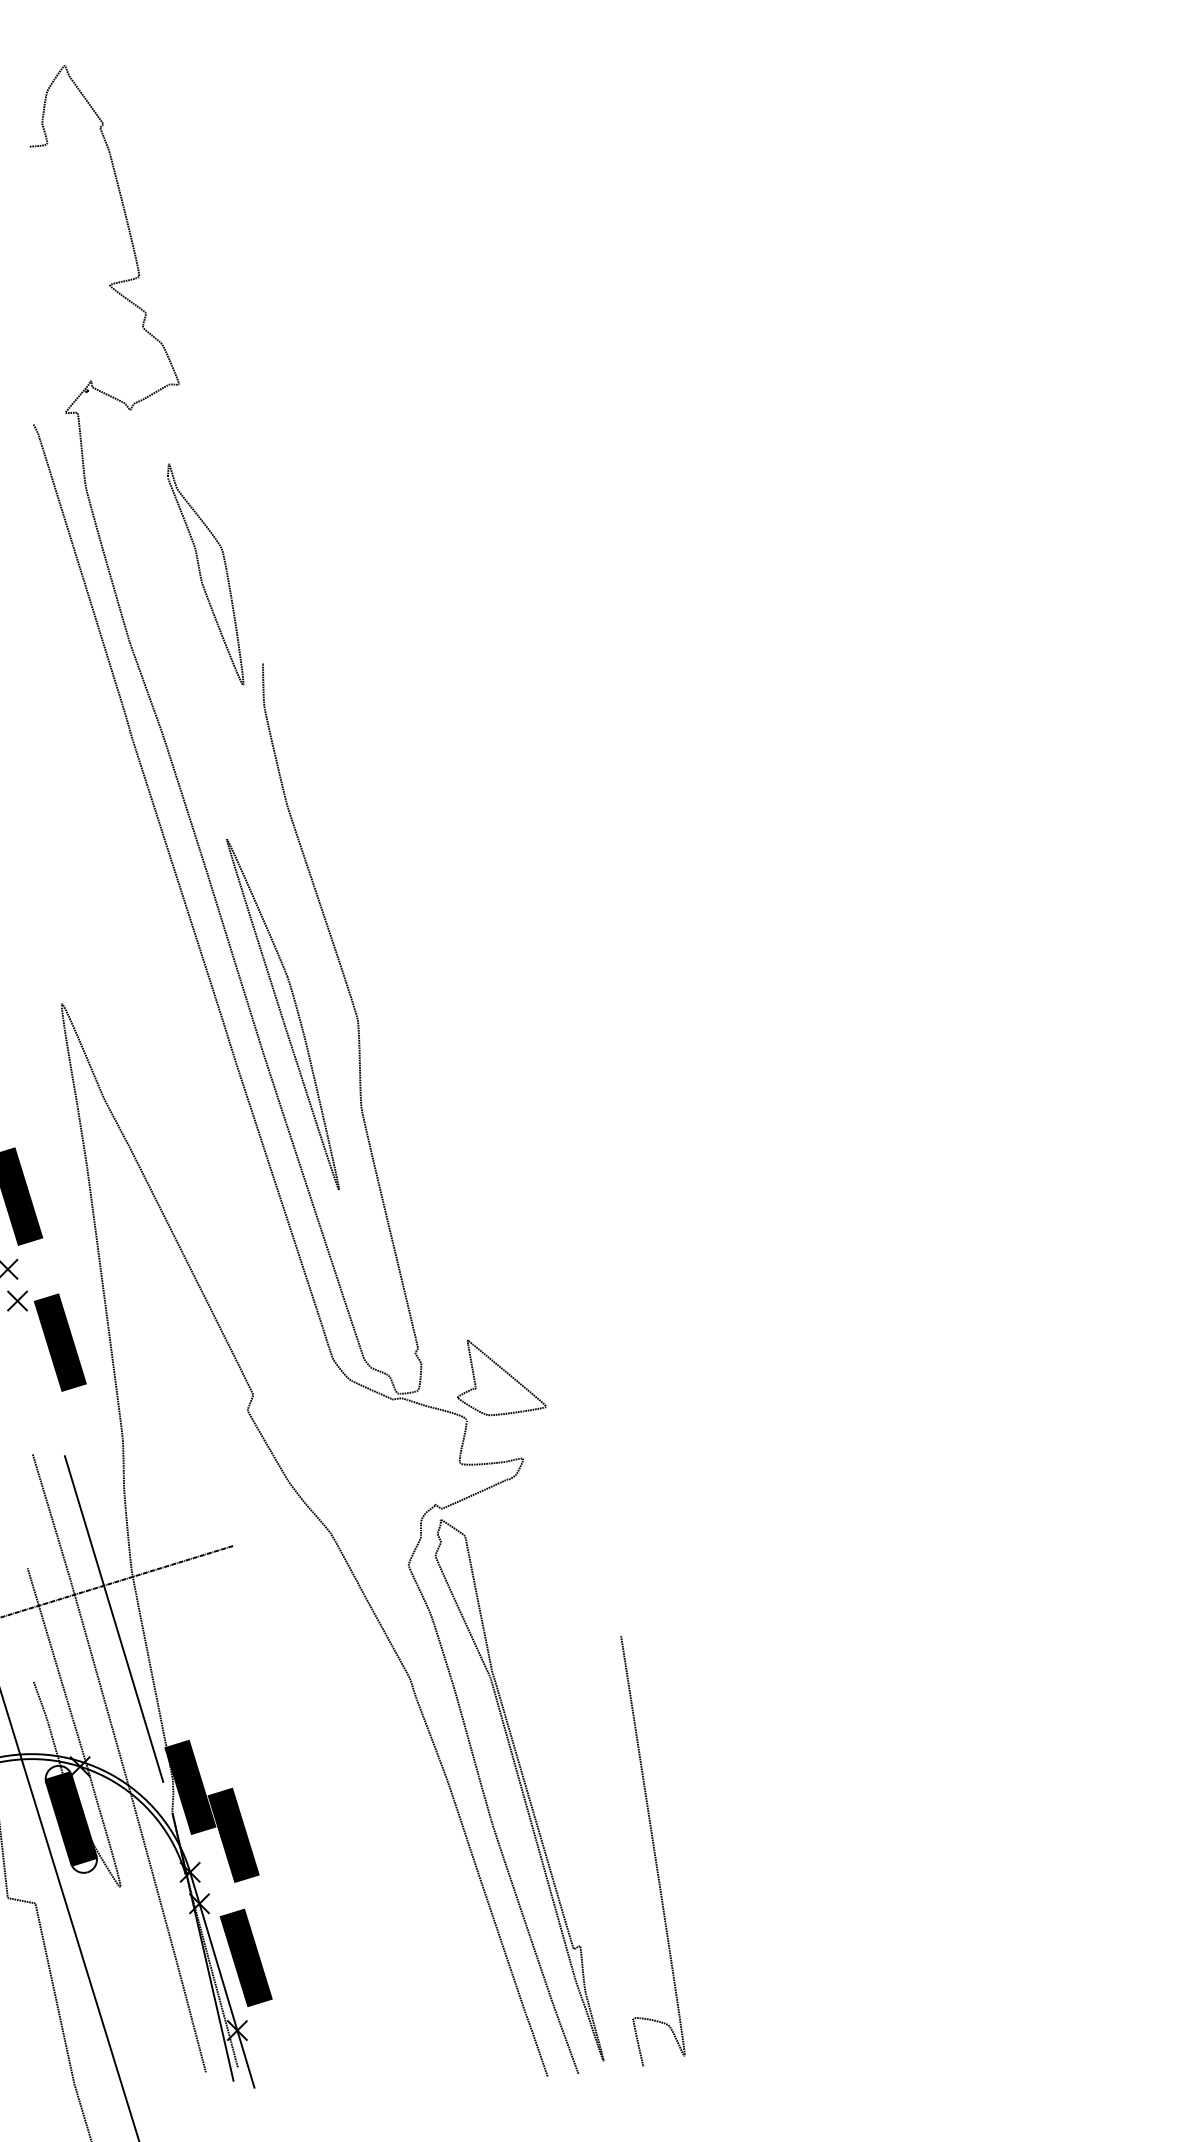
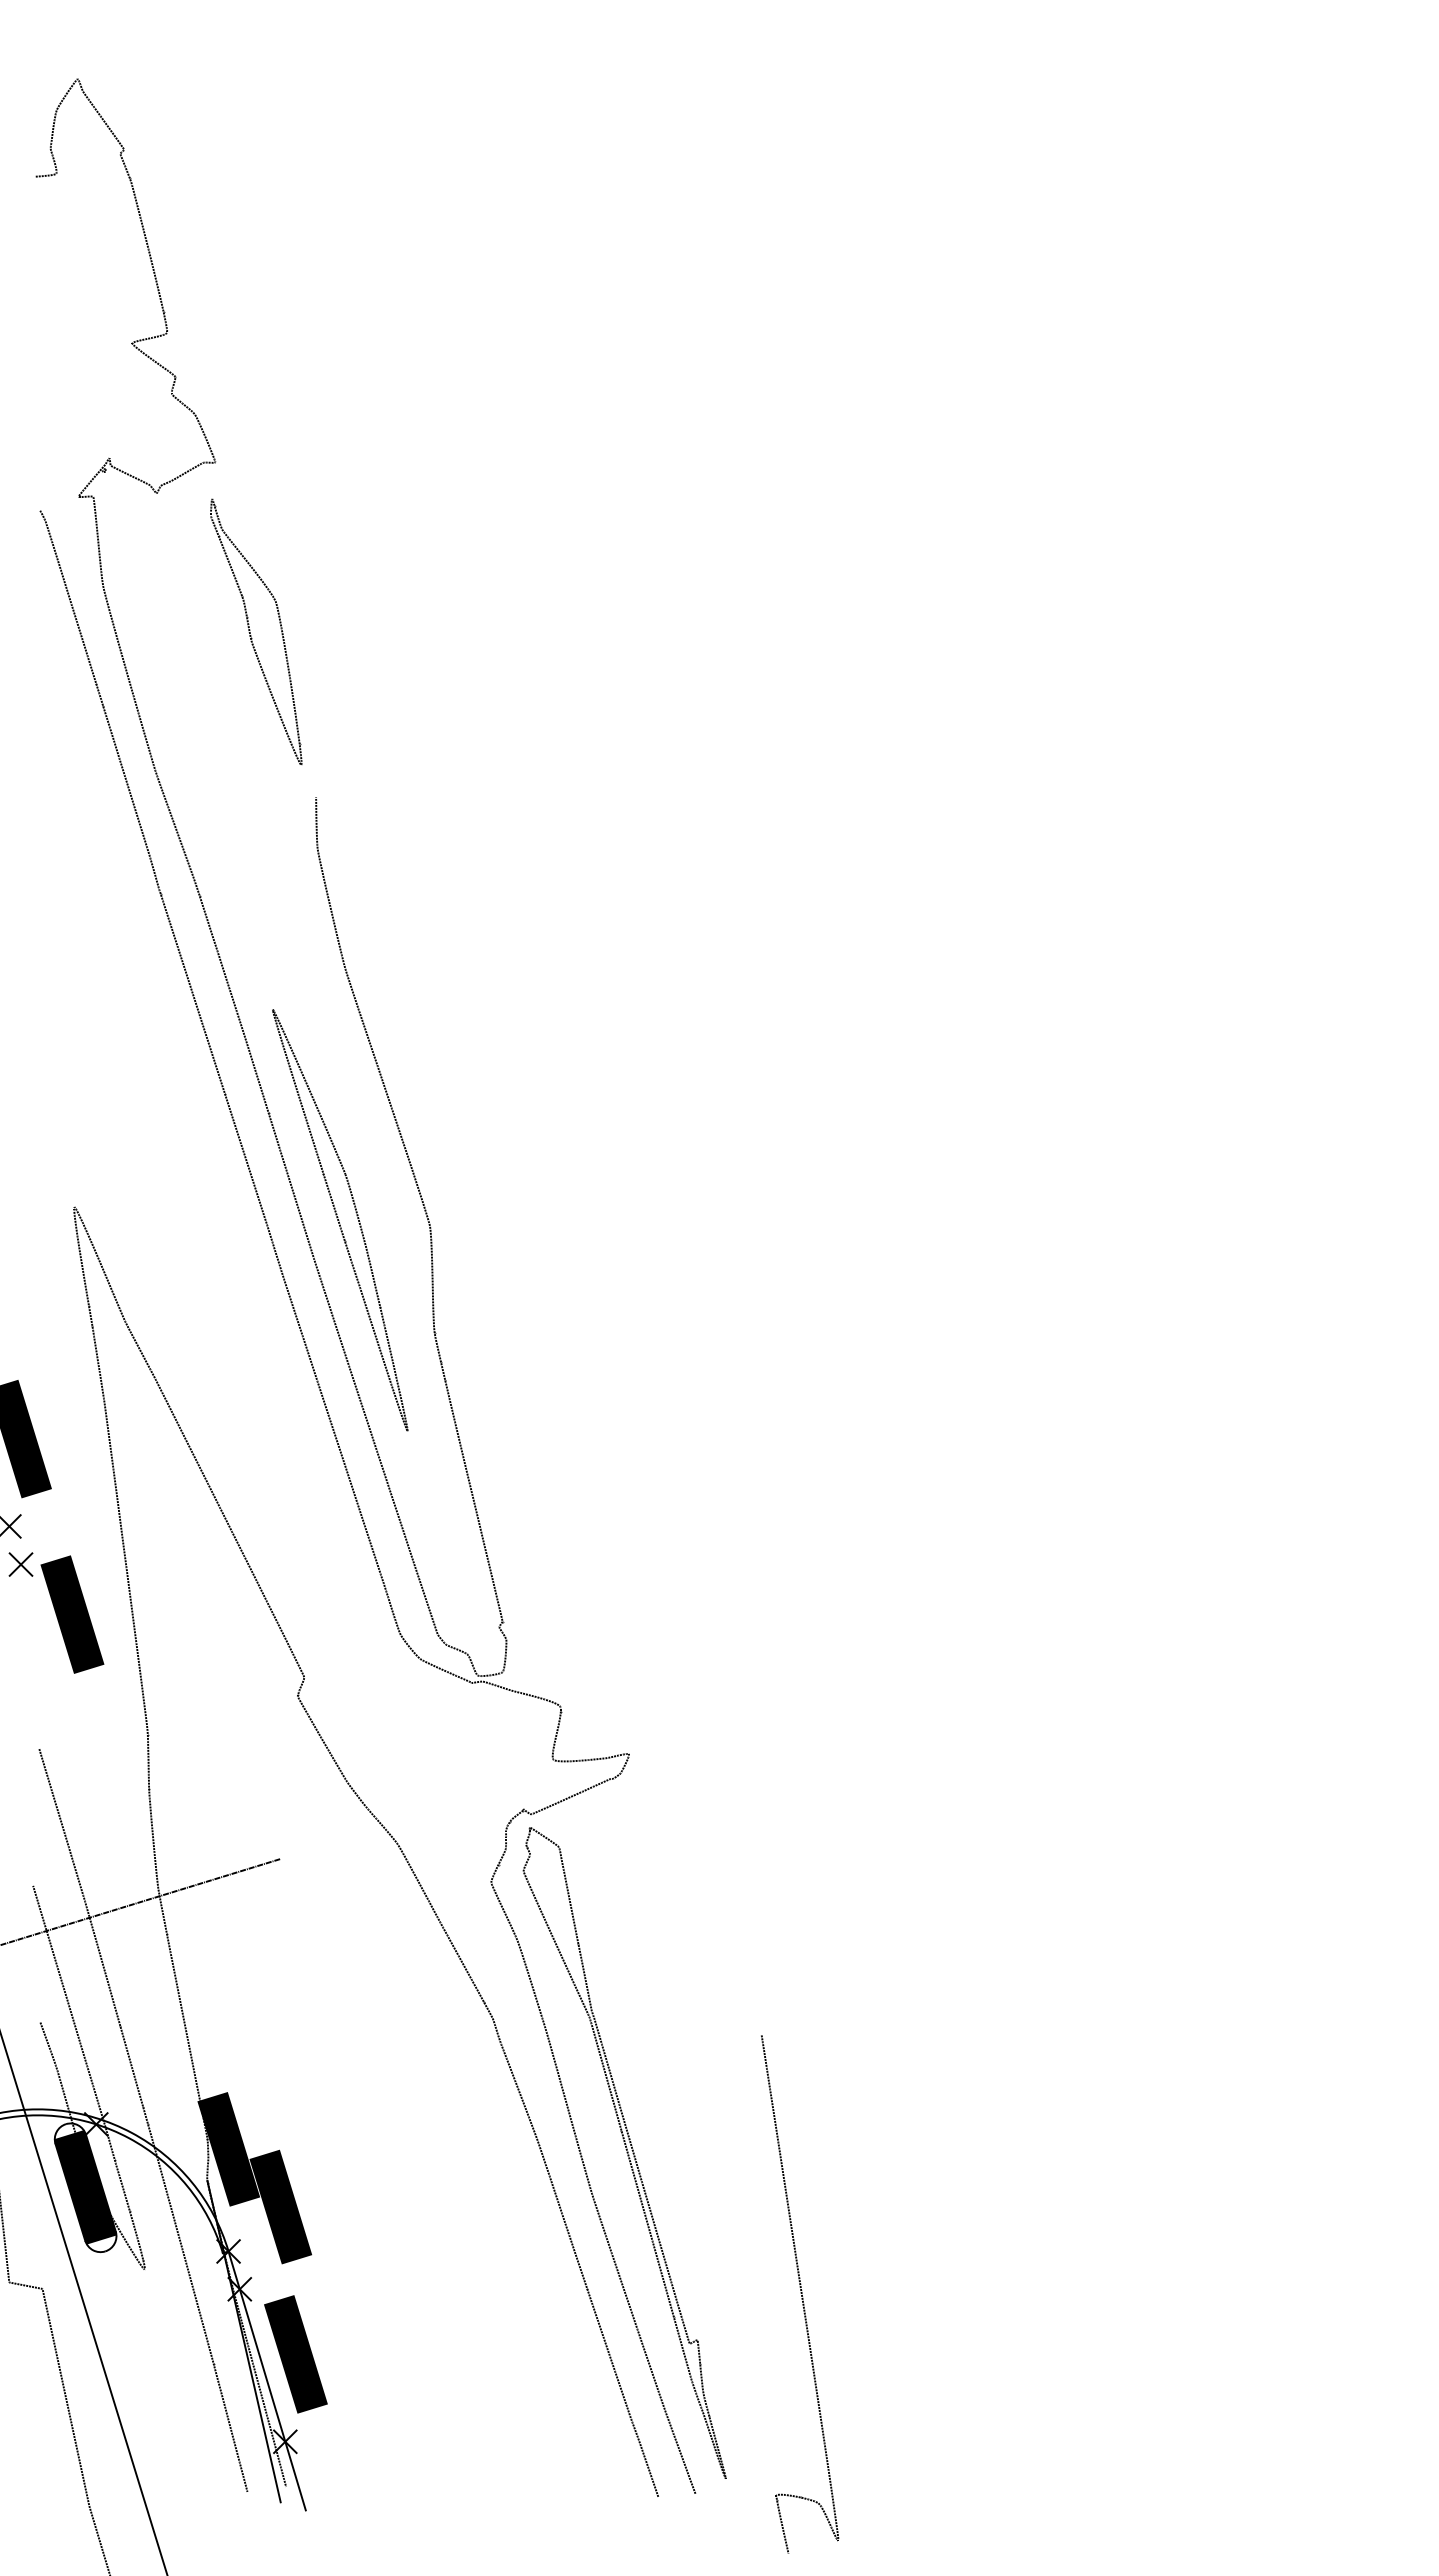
part: (200, 573) -> (250, 630), moved
part: (505, 1372) -> (607, 1650), removed
line: (113, 1618) -> (136, 1946), removed
curve: (653, 1850) -> (800, 2293), moved

